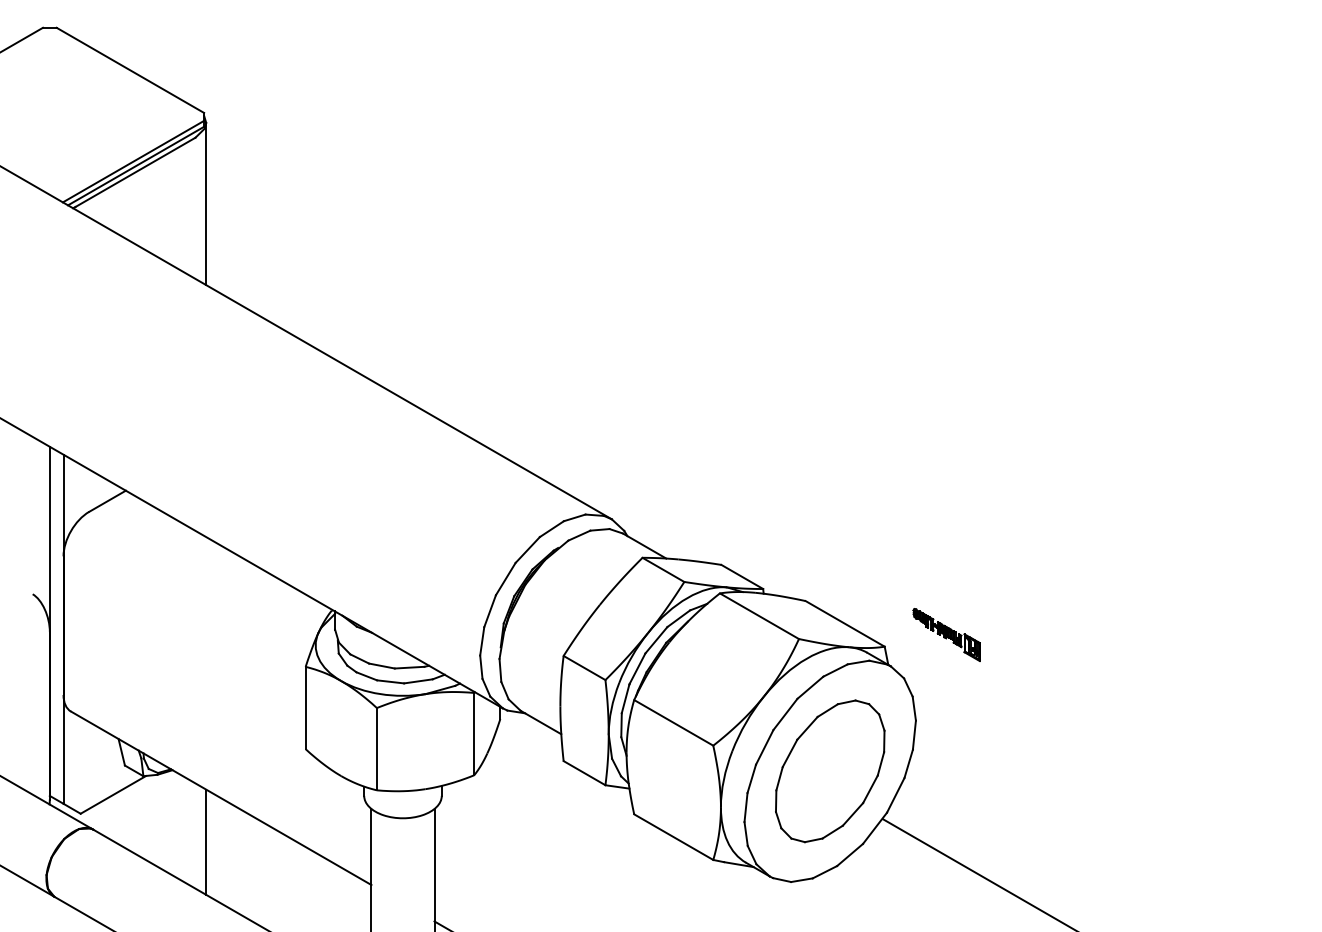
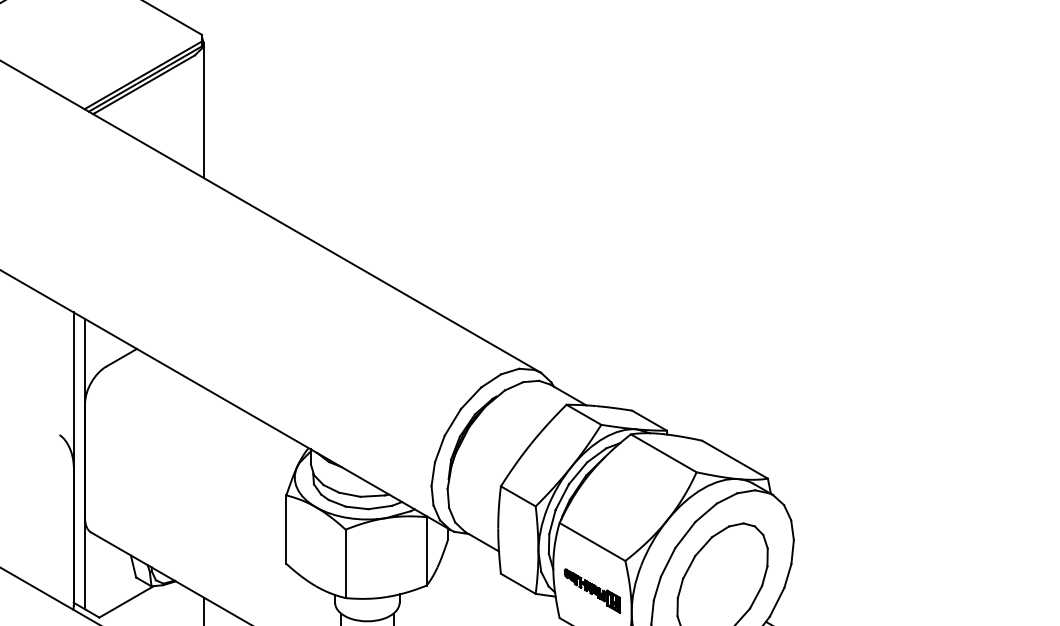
part: (946, 634) -> (592, 590), moved

